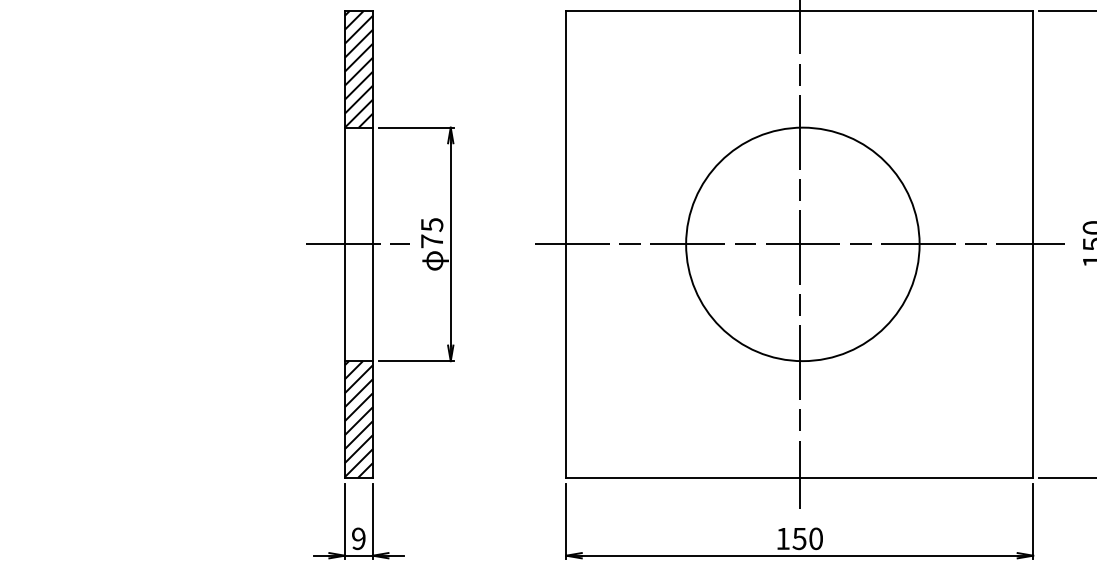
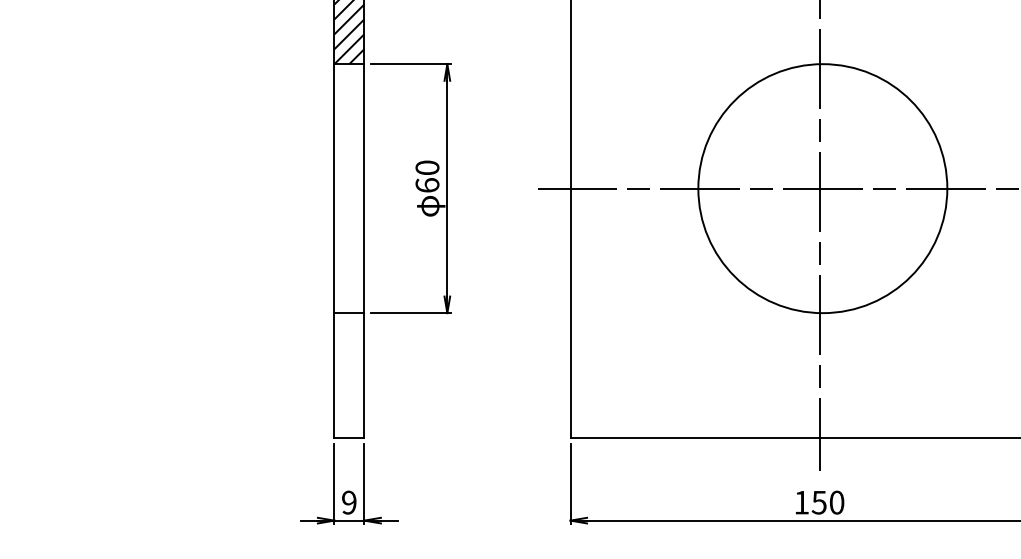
text: (431, 233) -> (426, 177), 75 -> 60
line: (357, 244) -> (347, 188), removed
hatch: (358, 419) -> (348, 375), removed

